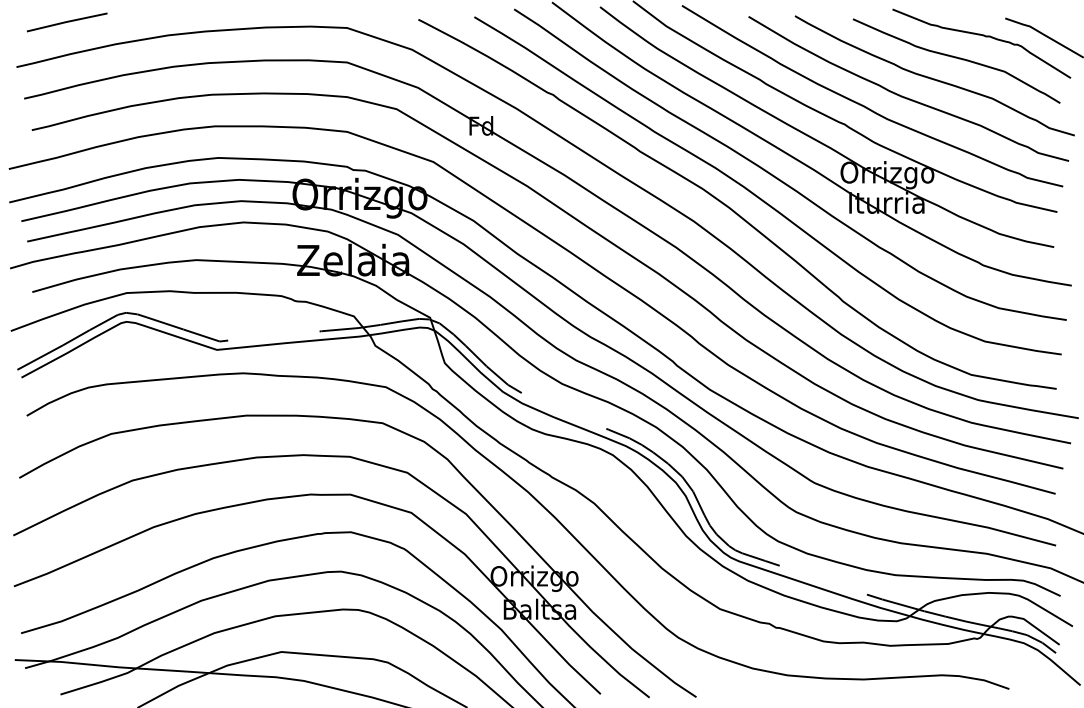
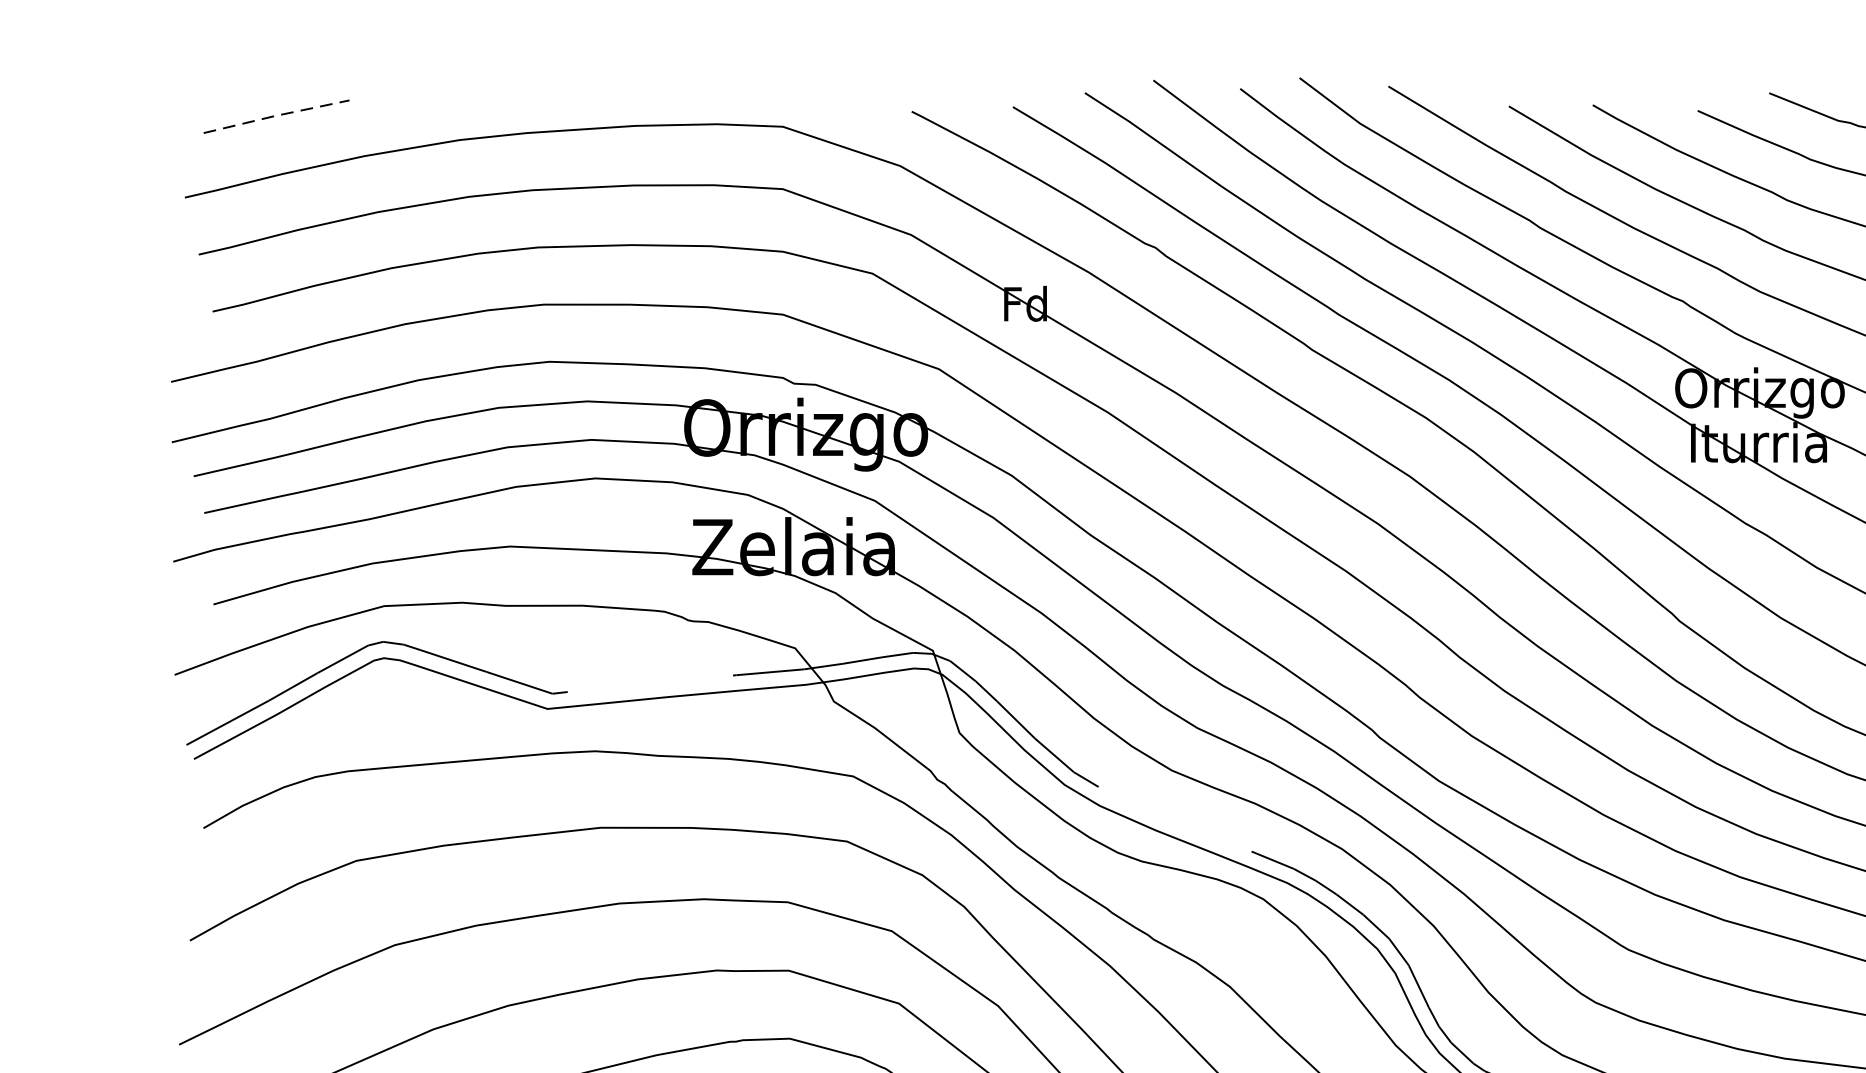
line: (67, 21) -> (277, 115), solid -> dashed

